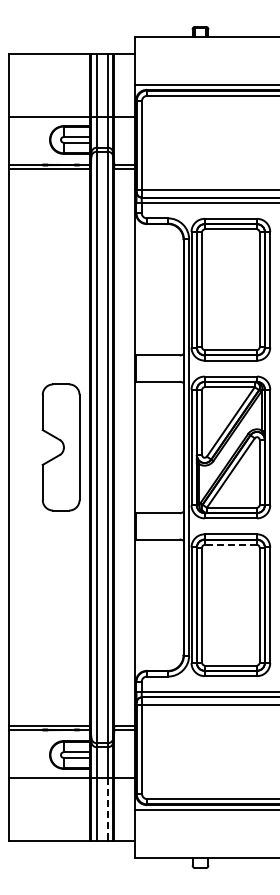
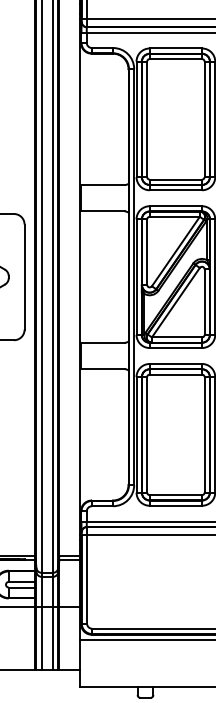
line: (230, 544) -> (175, 374), dashed -> solid
line: (107, 809) -> (52, 639), dashed -> solid

